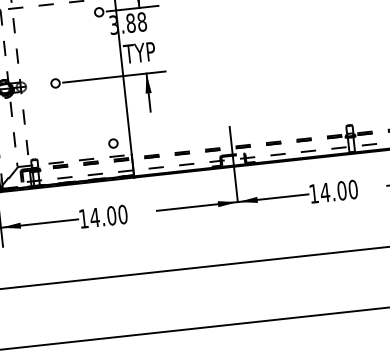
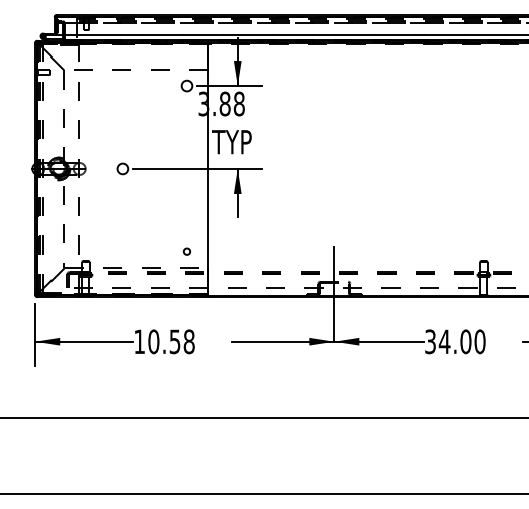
circle: (113, 143) -> (186, 251), size x0.6
text: (313, 193) -> (430, 341), 14.00 -> 34.00
text: (108, 215) -> (171, 341), 14.00 -> 10.58

